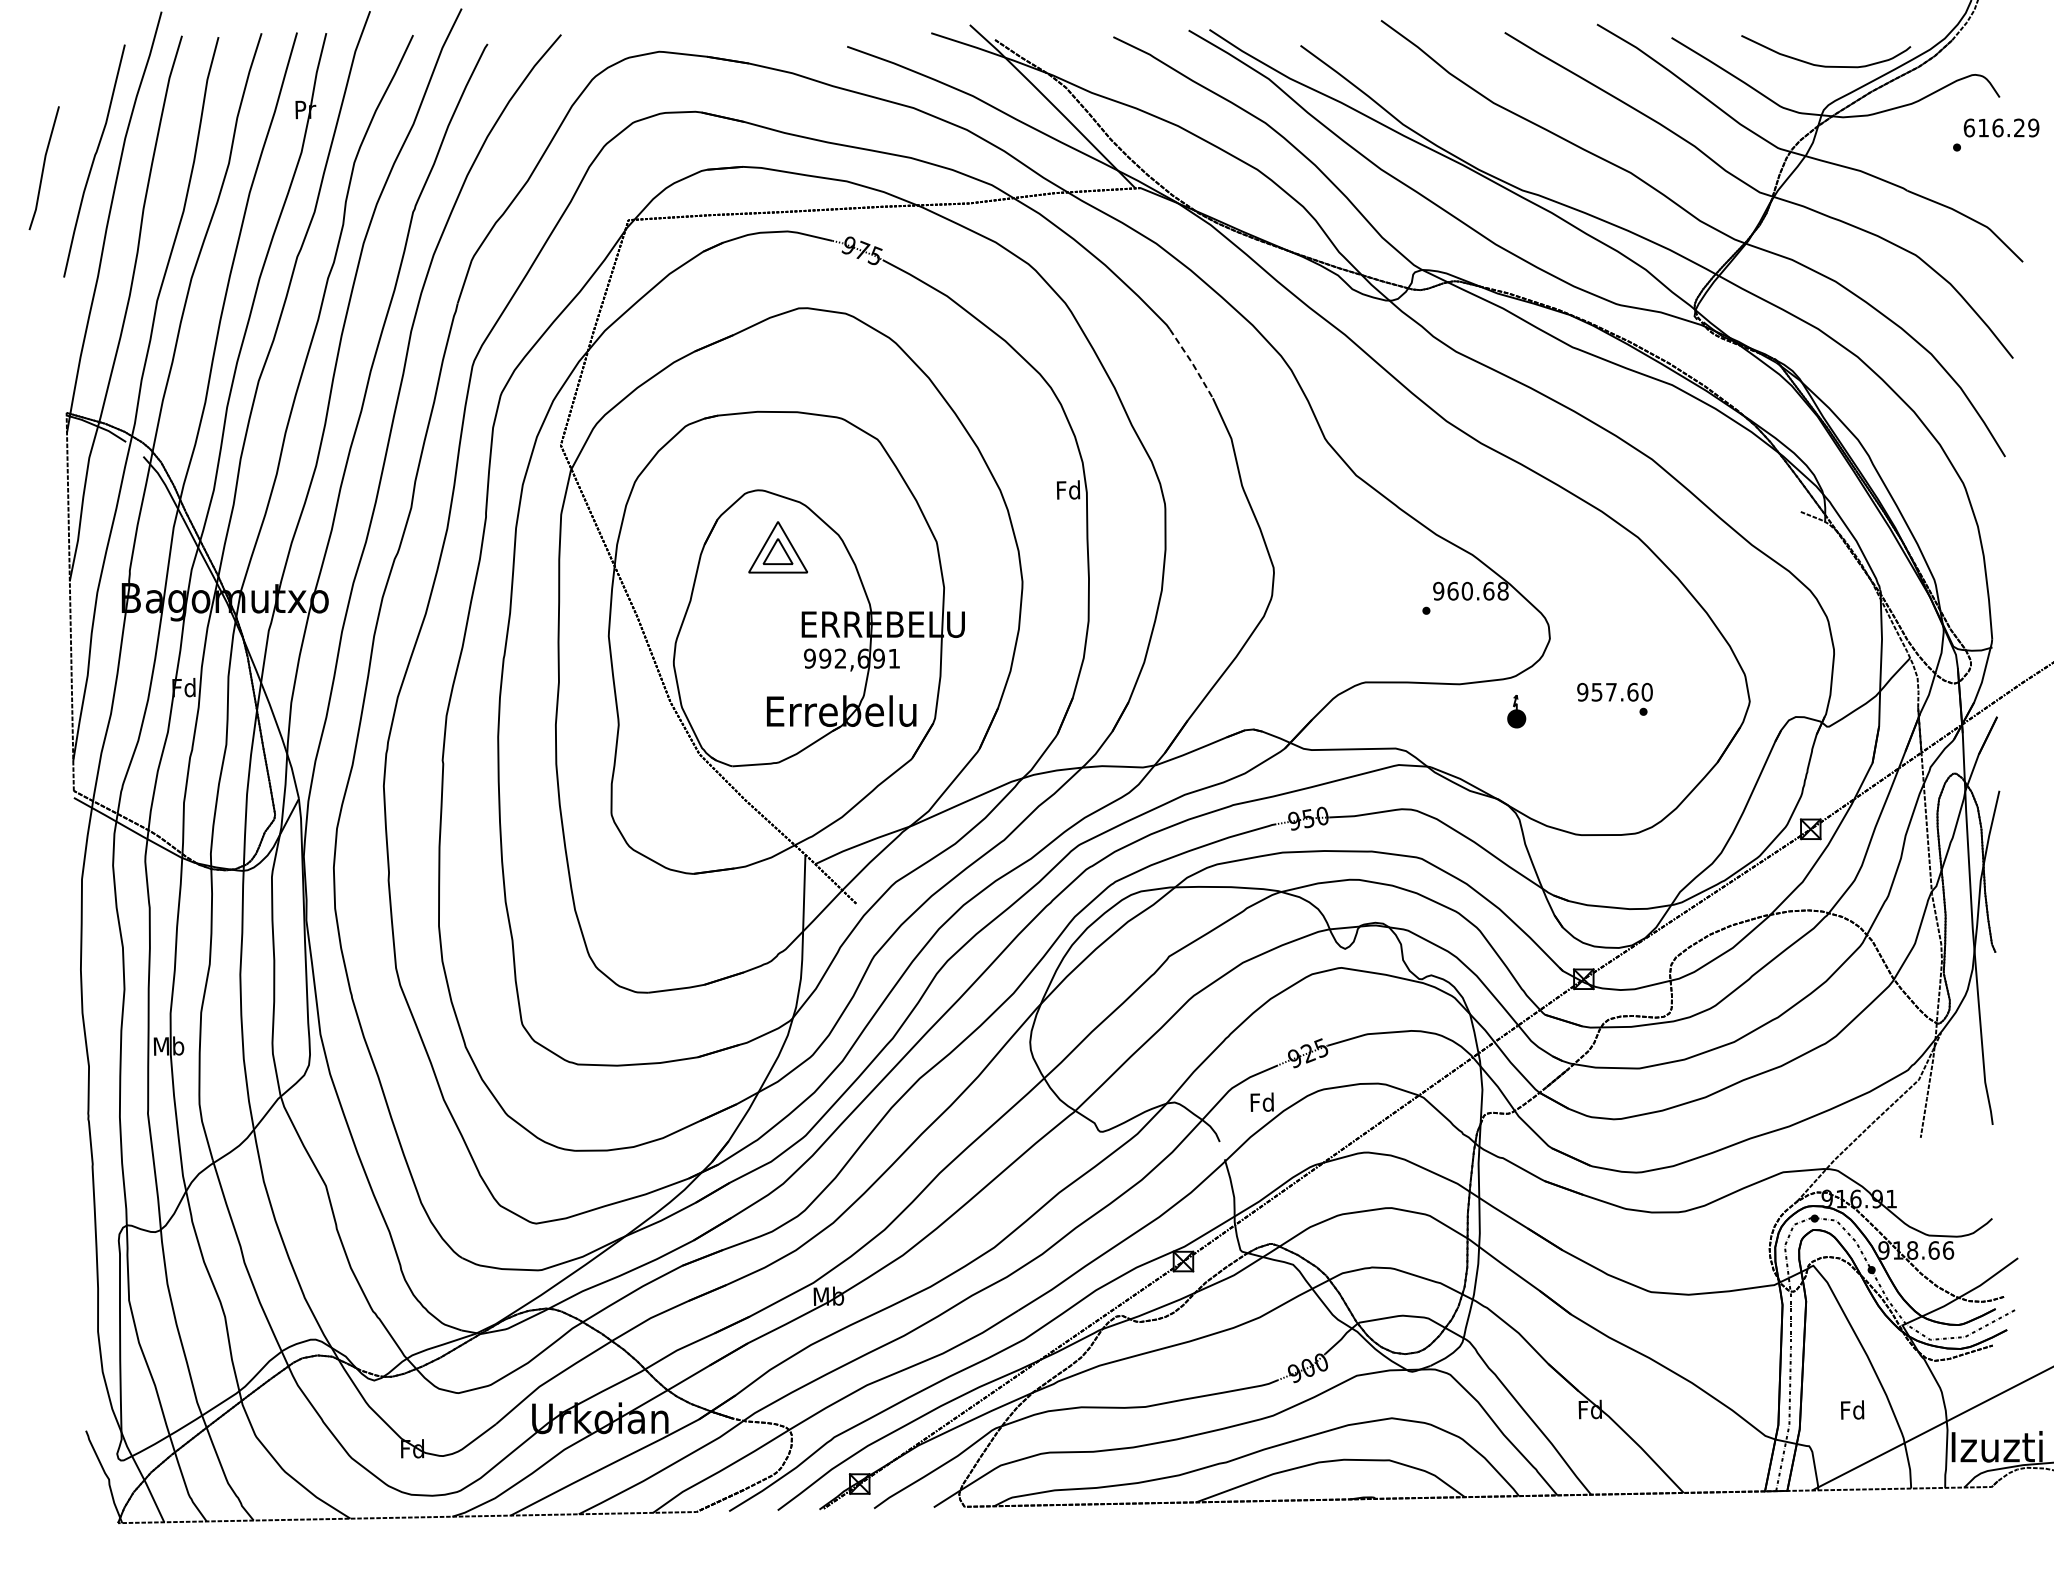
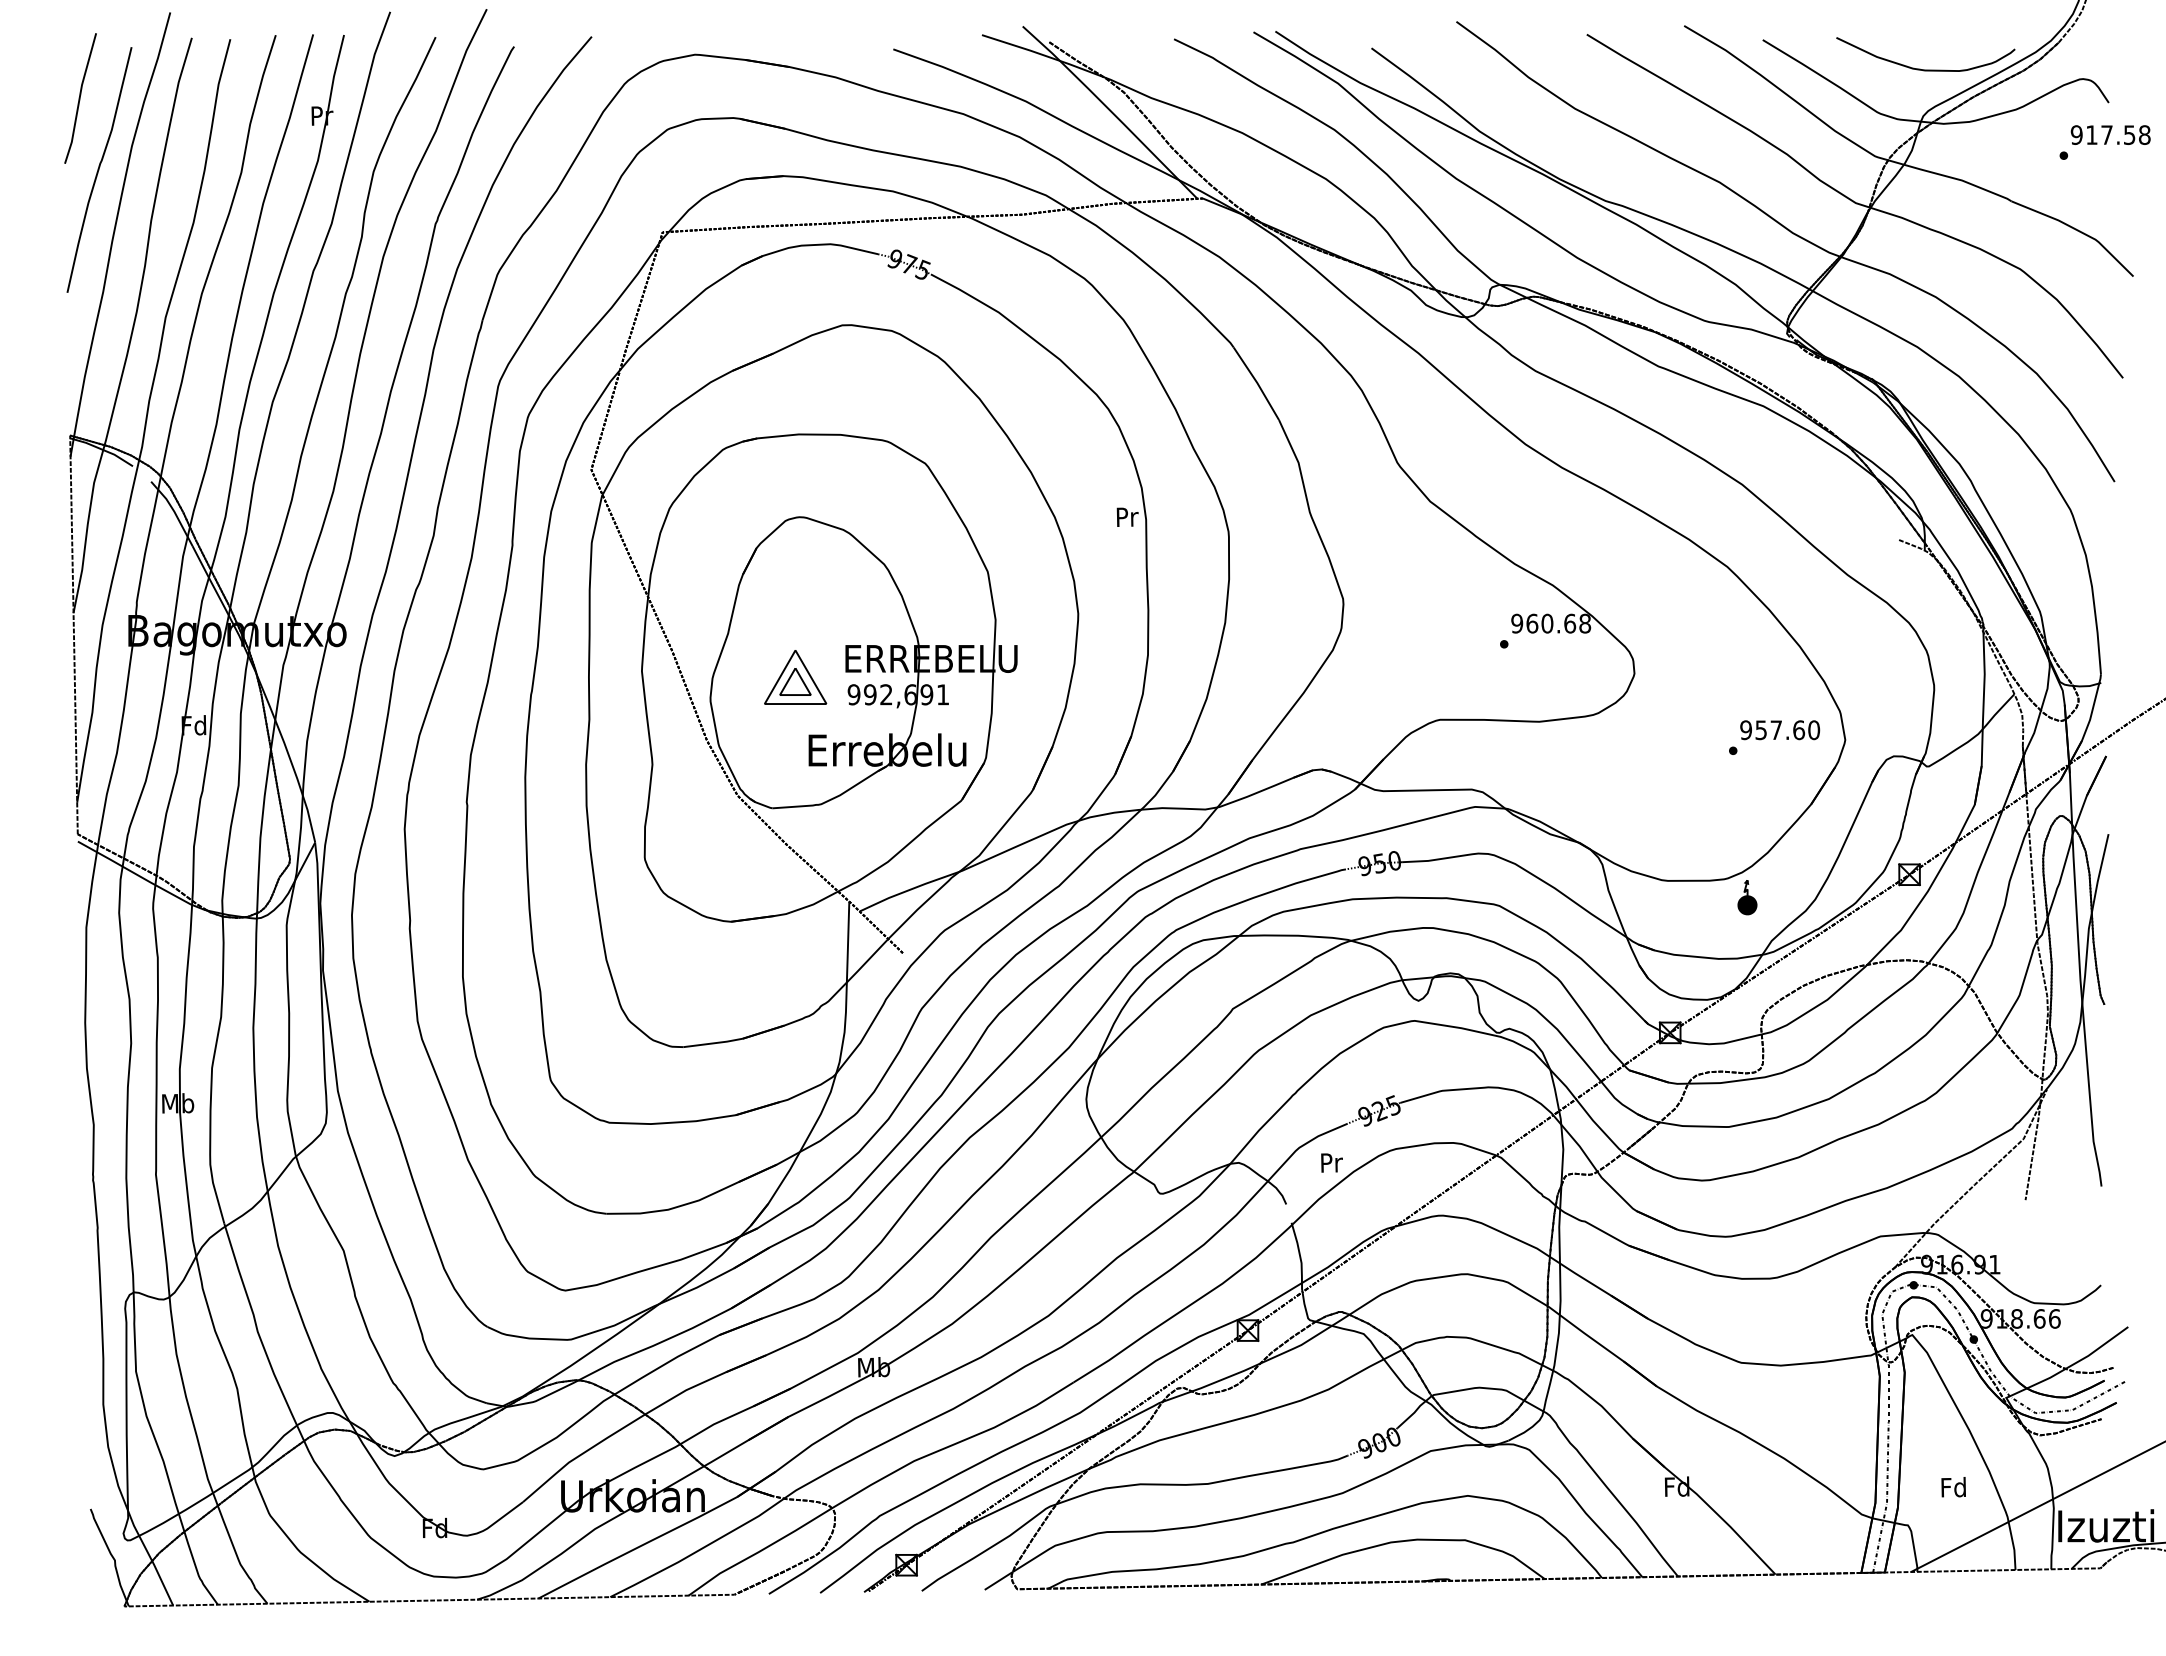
text: (2001, 128) -> (2110, 135), 616.29 -> 917.58
line: (44, 168) -> (80, 98), moved
line: (1192, 362) -> (1257, 382), dashed -> solid
text: (1068, 489) -> (1126, 516), Fd -> Pr
part: (778, 547) -> (795, 677), moved
text: (1615, 692) -> (1780, 730), moved
part: (1516, 711) -> (1747, 897), moved
text: (1261, 1102) -> (1330, 1162), Fd -> Pr

